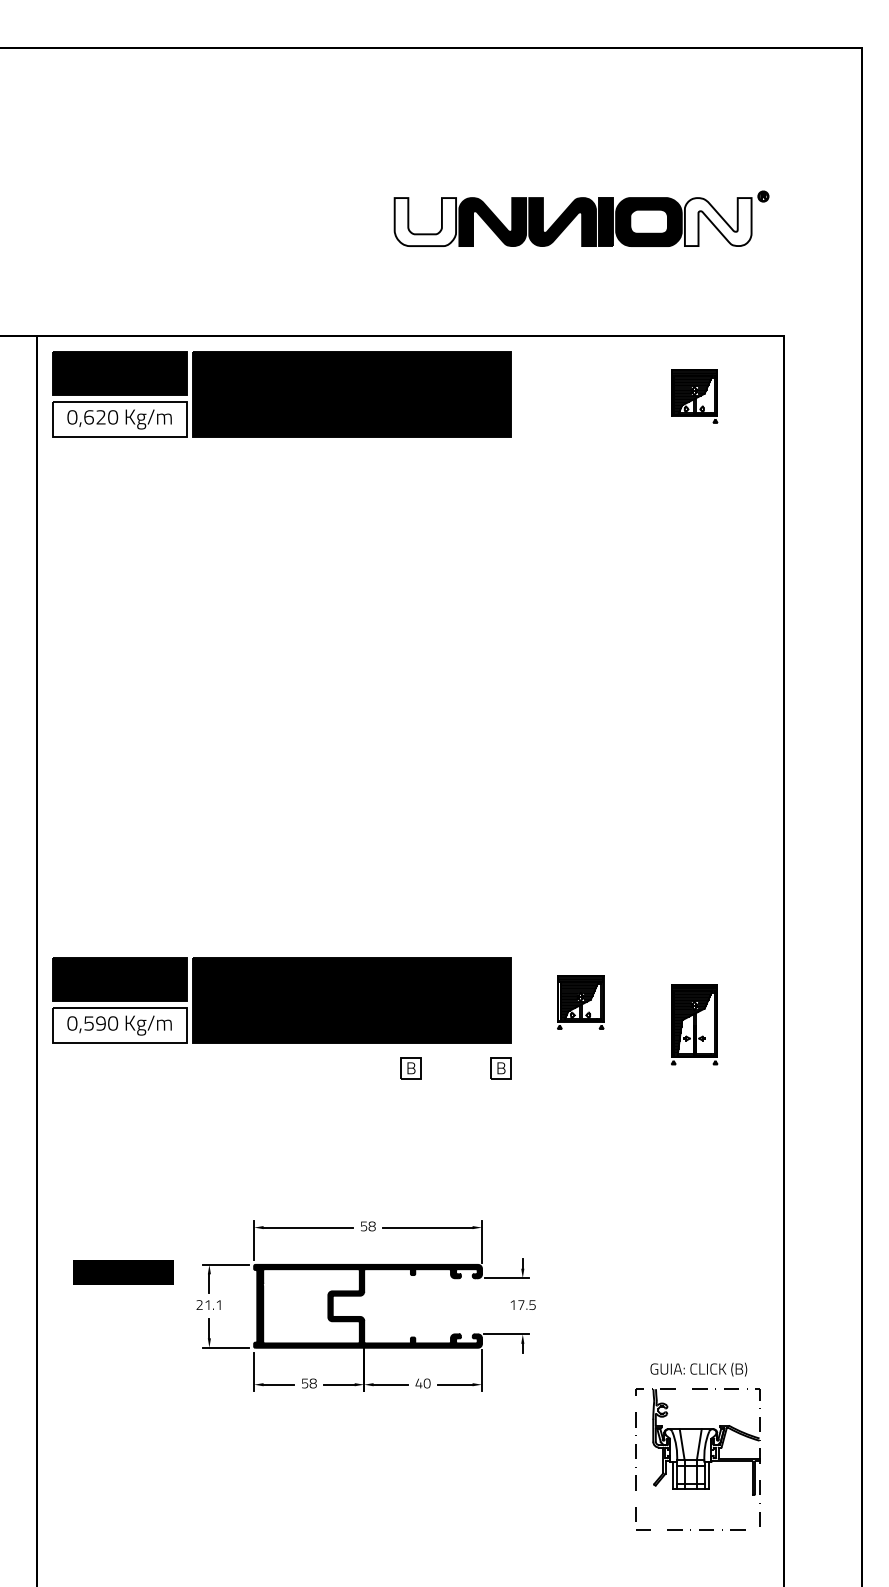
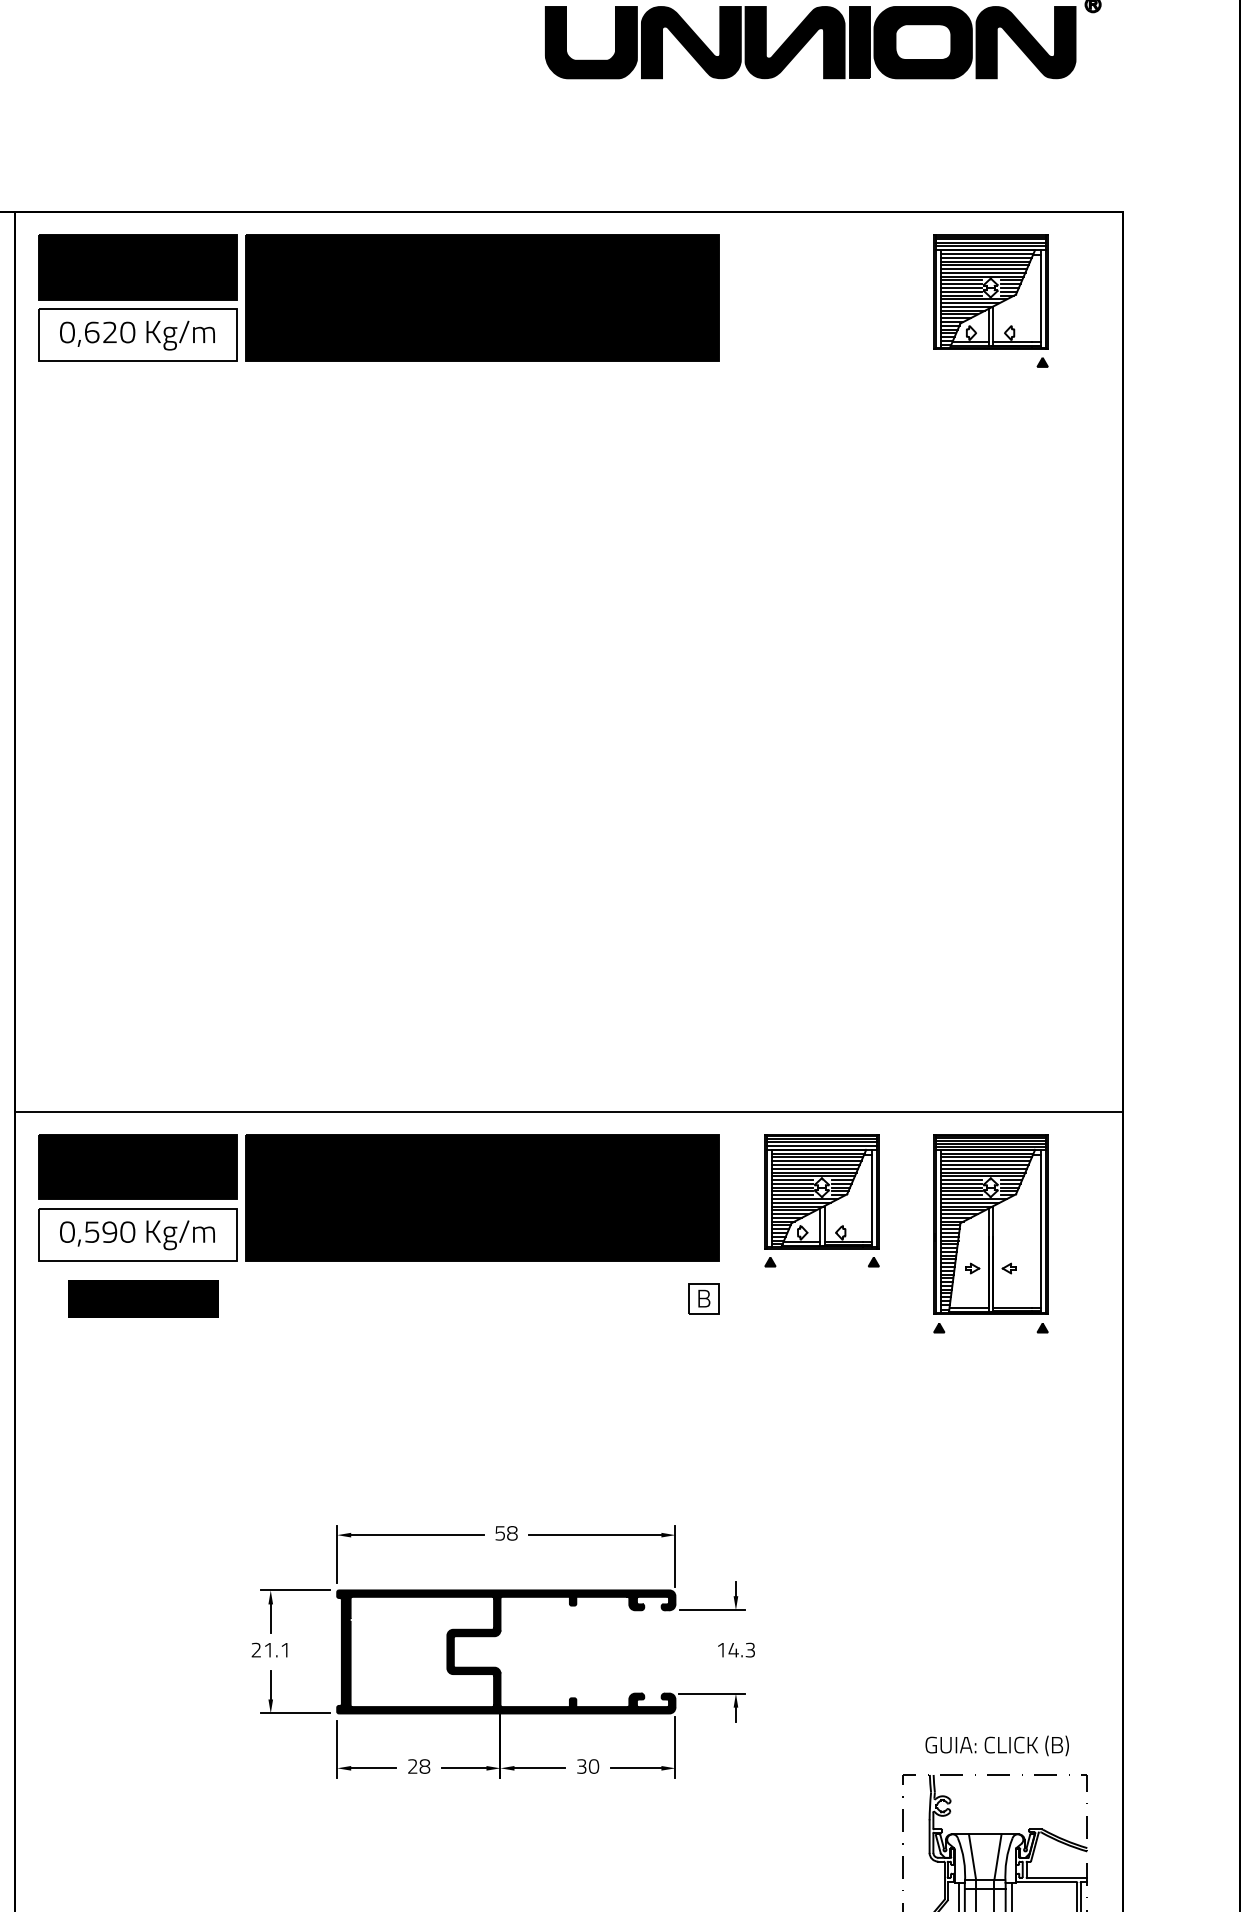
fill: (425, 222) -> (591, 43), added
fill: (717, 222) -> (1024, 43), added
part: (694, 396) -> (990, 301), size x1.67
line: (410, 942) -> (569, 1111), added
part: (580, 1002) -> (821, 1200), size x1.67
part: (694, 1024) -> (990, 1233), size x1.67
part: (410, 1068) -> (569, 1298), removed
text: (123, 1272) -> (143, 1298), moved
text: (526, 1304) -> (741, 1649), 17.5 -> 14.3
text: (305, 1383) -> (413, 1766), 58 -> 28
text: (418, 1383) -> (581, 1766), 40 -> 30

